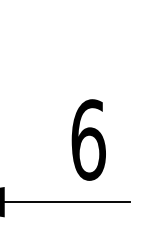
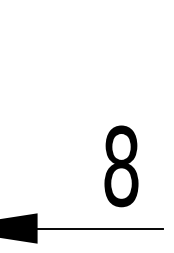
text: (88, 140) -> (121, 166), 6 -> 8

